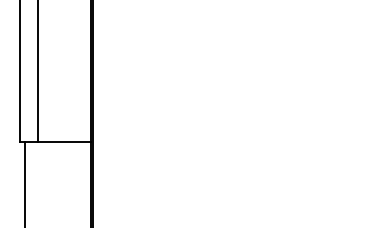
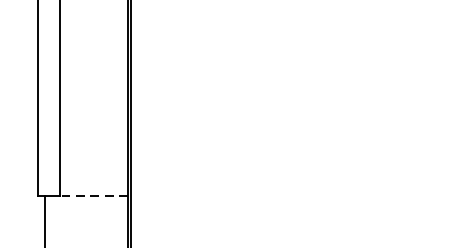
line: (64, 141) -> (94, 195), solid -> dashed

